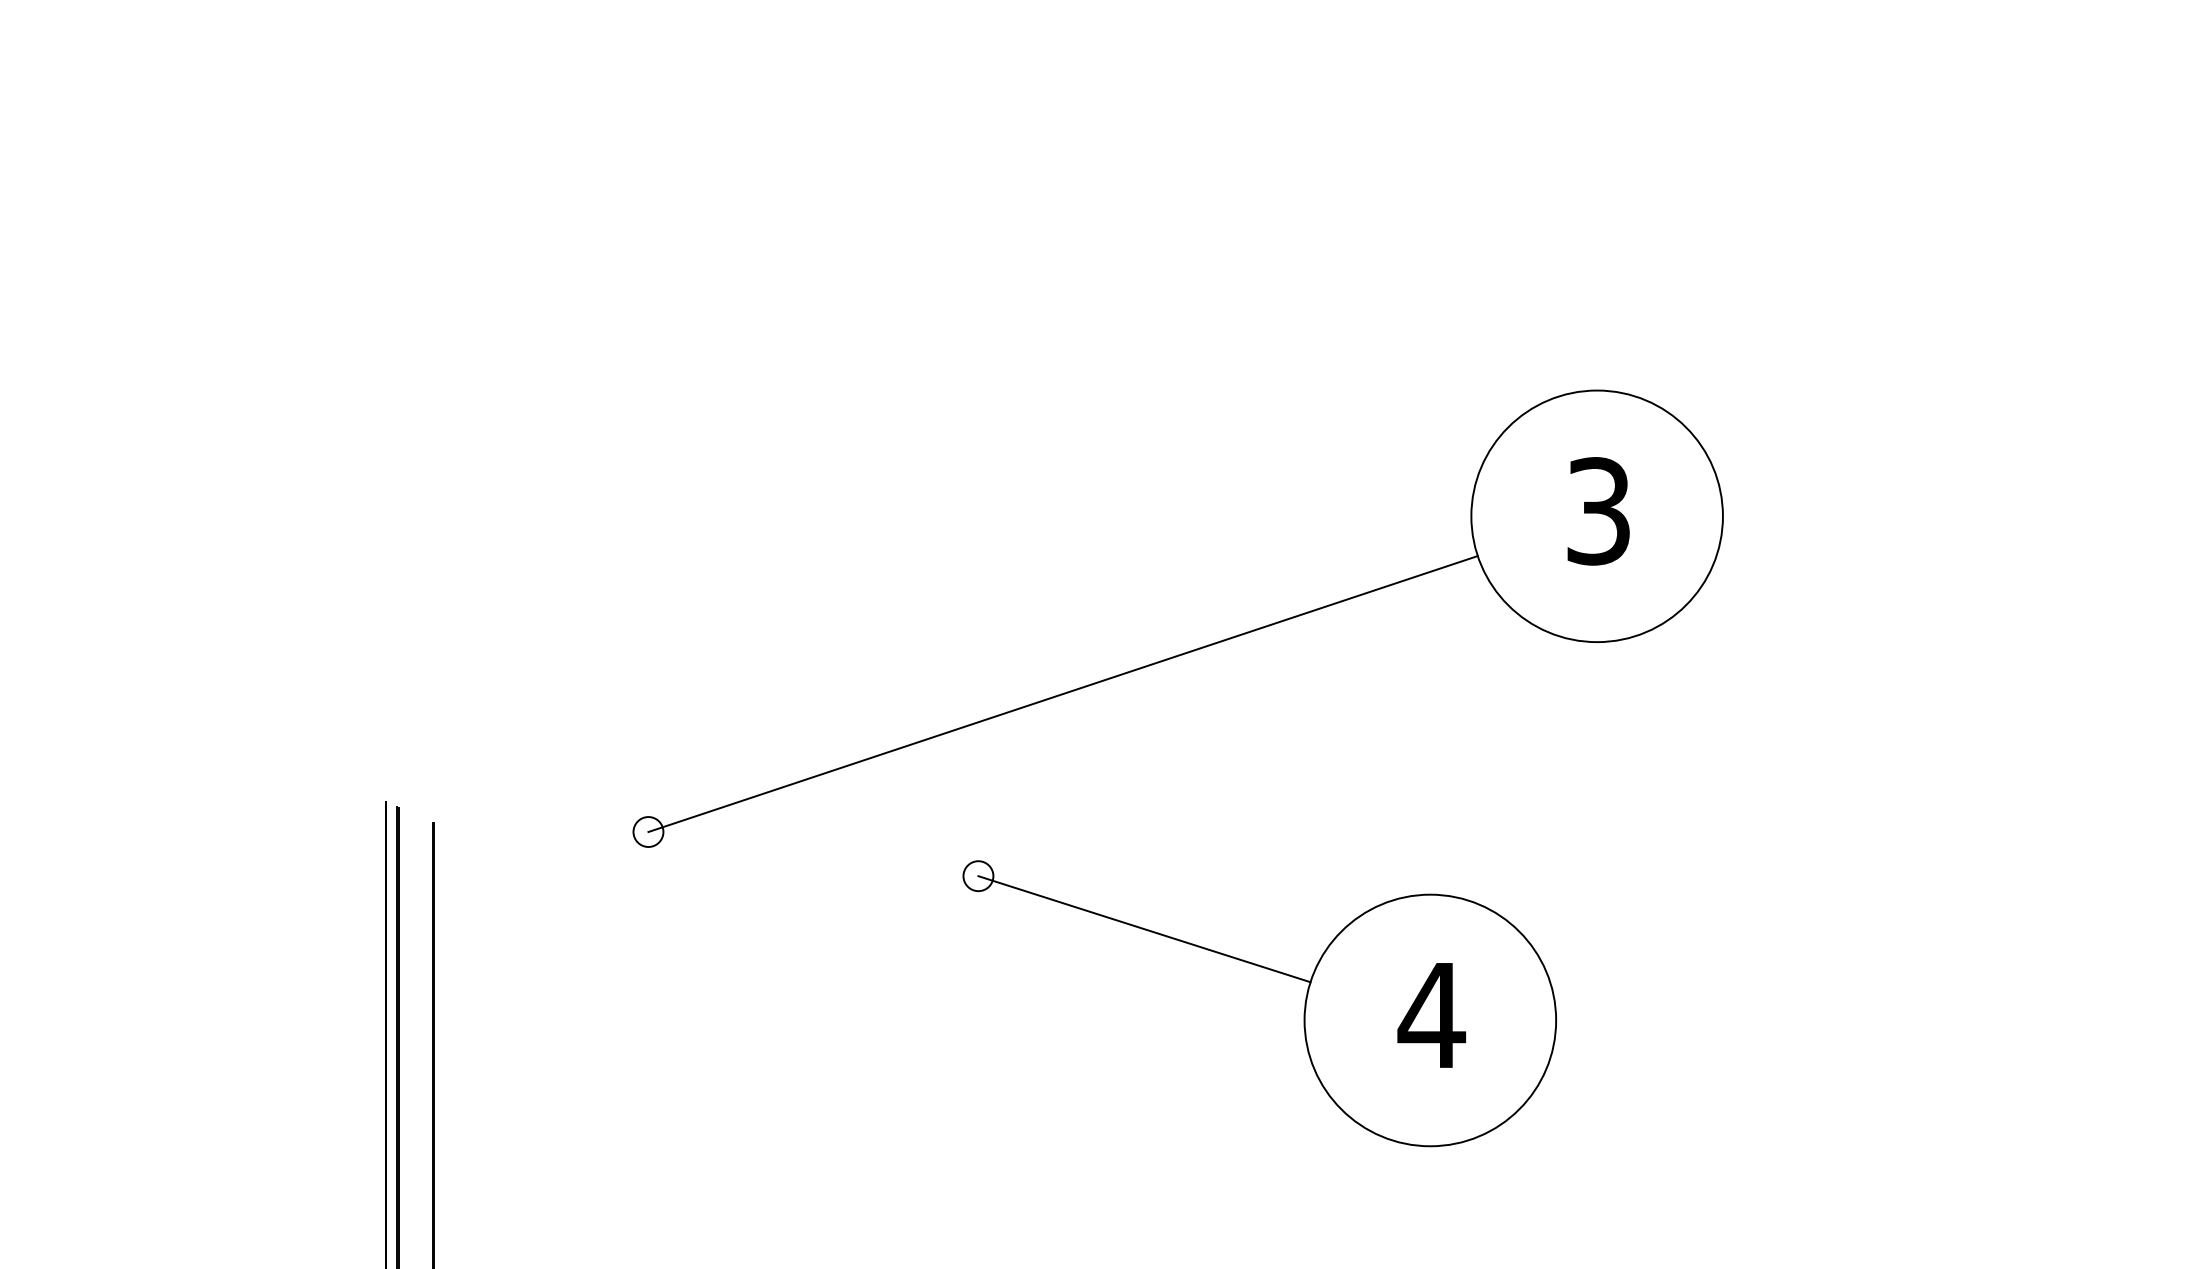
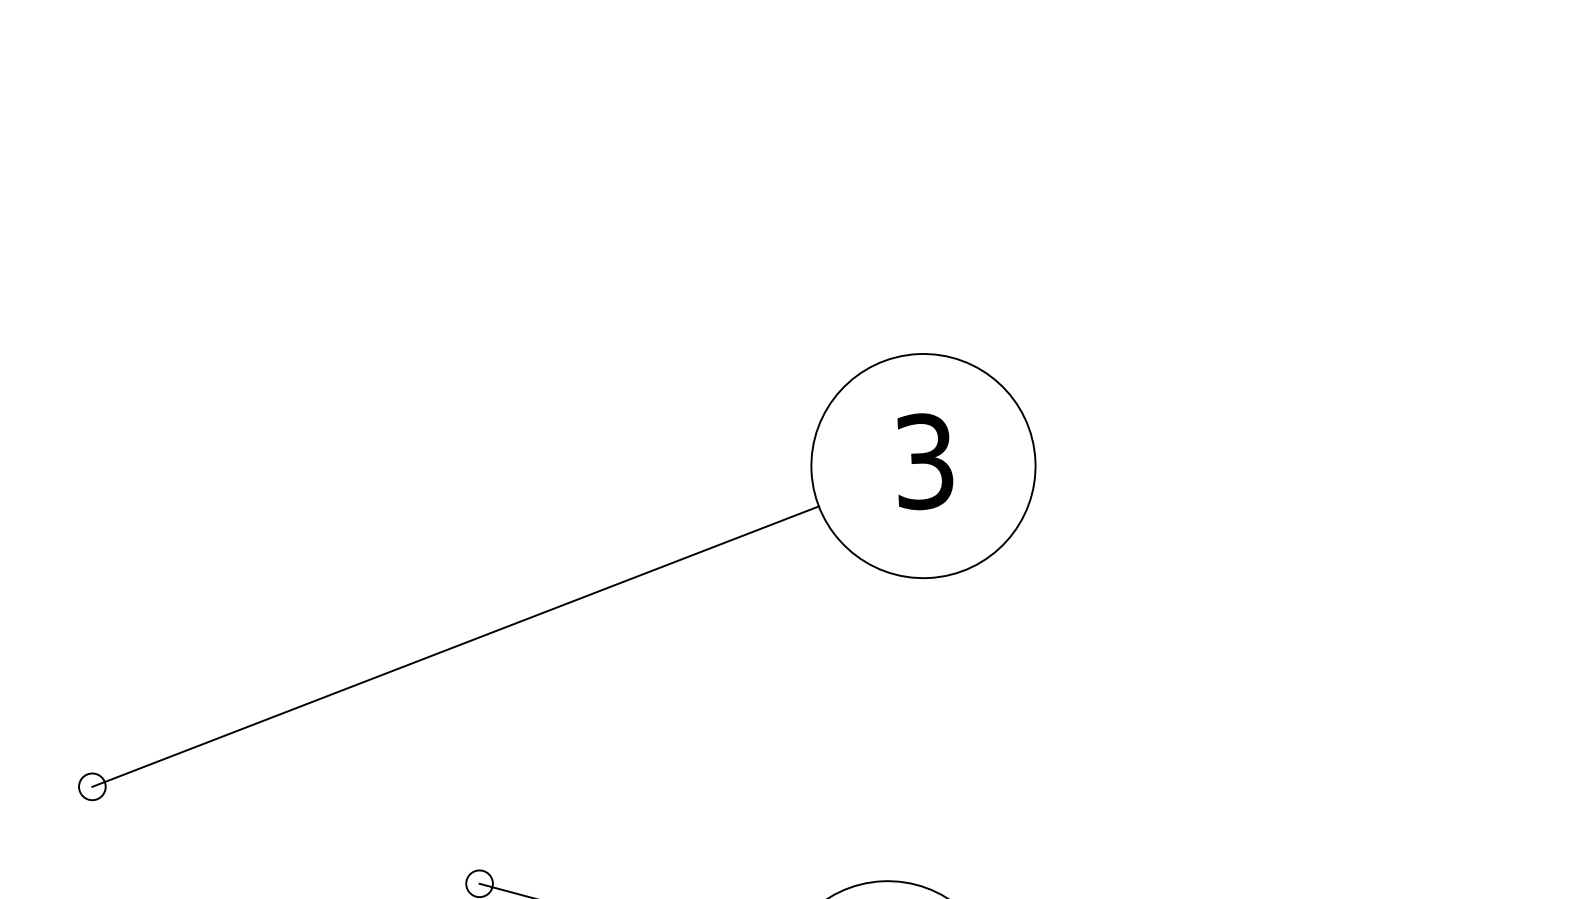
part: (1187, 651) -> (564, 603), moved

